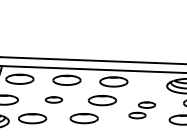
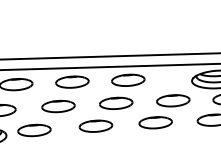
part: (53, 99) -> (57, 106), size x1.67
part: (141, 110) -> (163, 112), size x1.67

